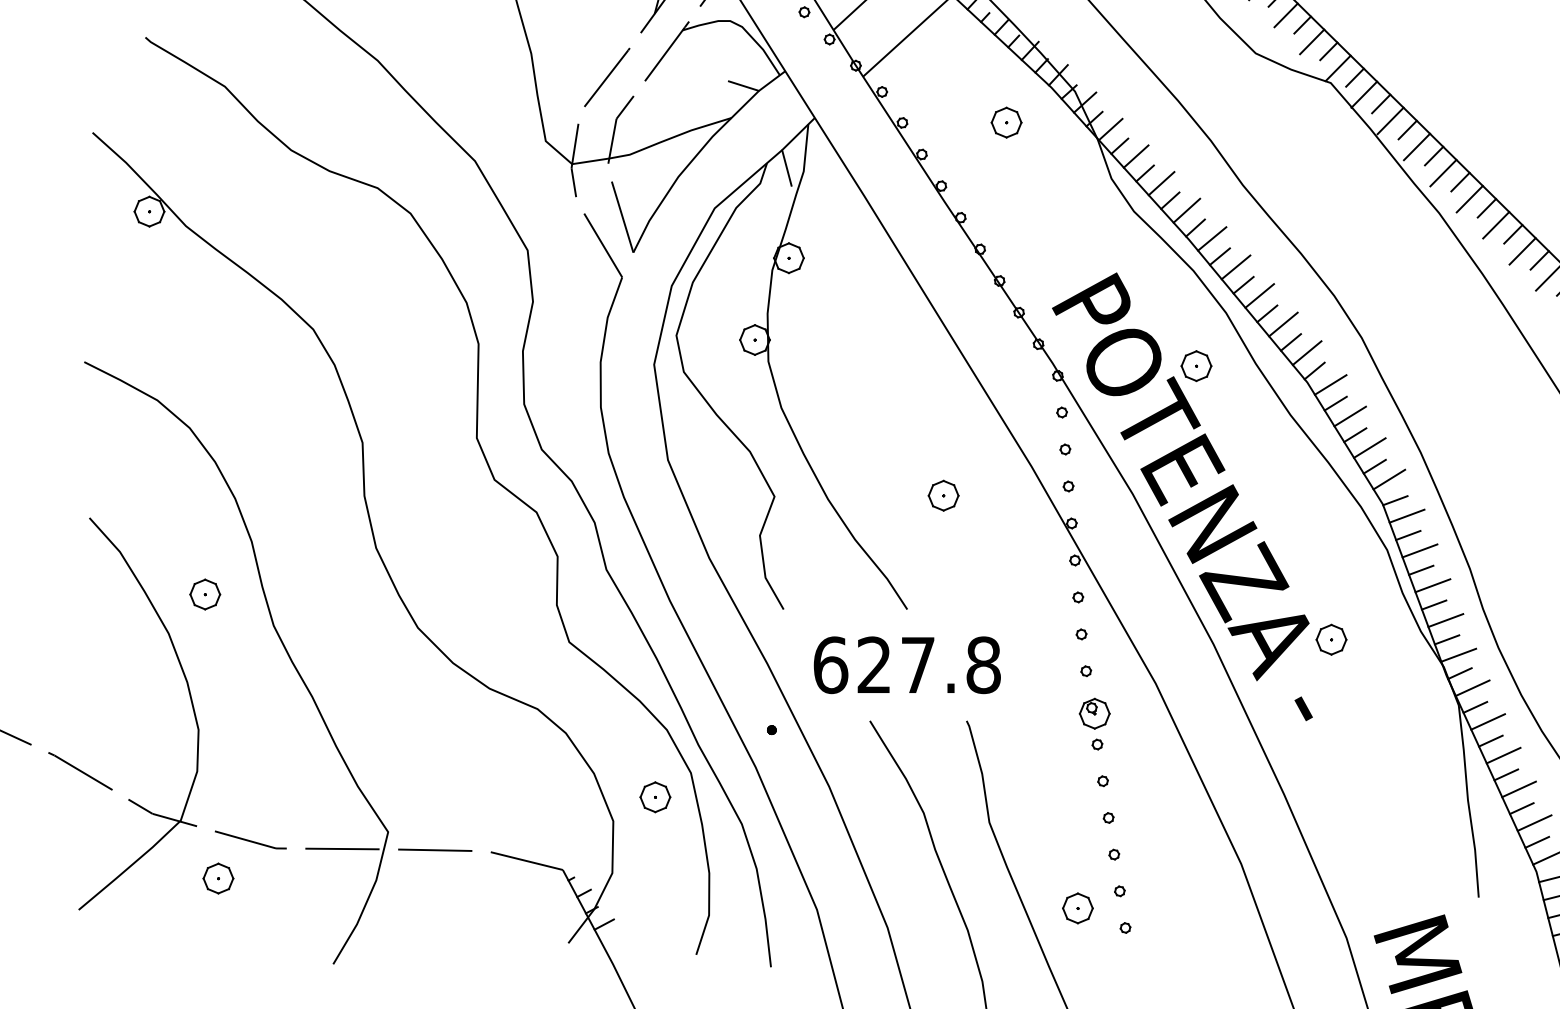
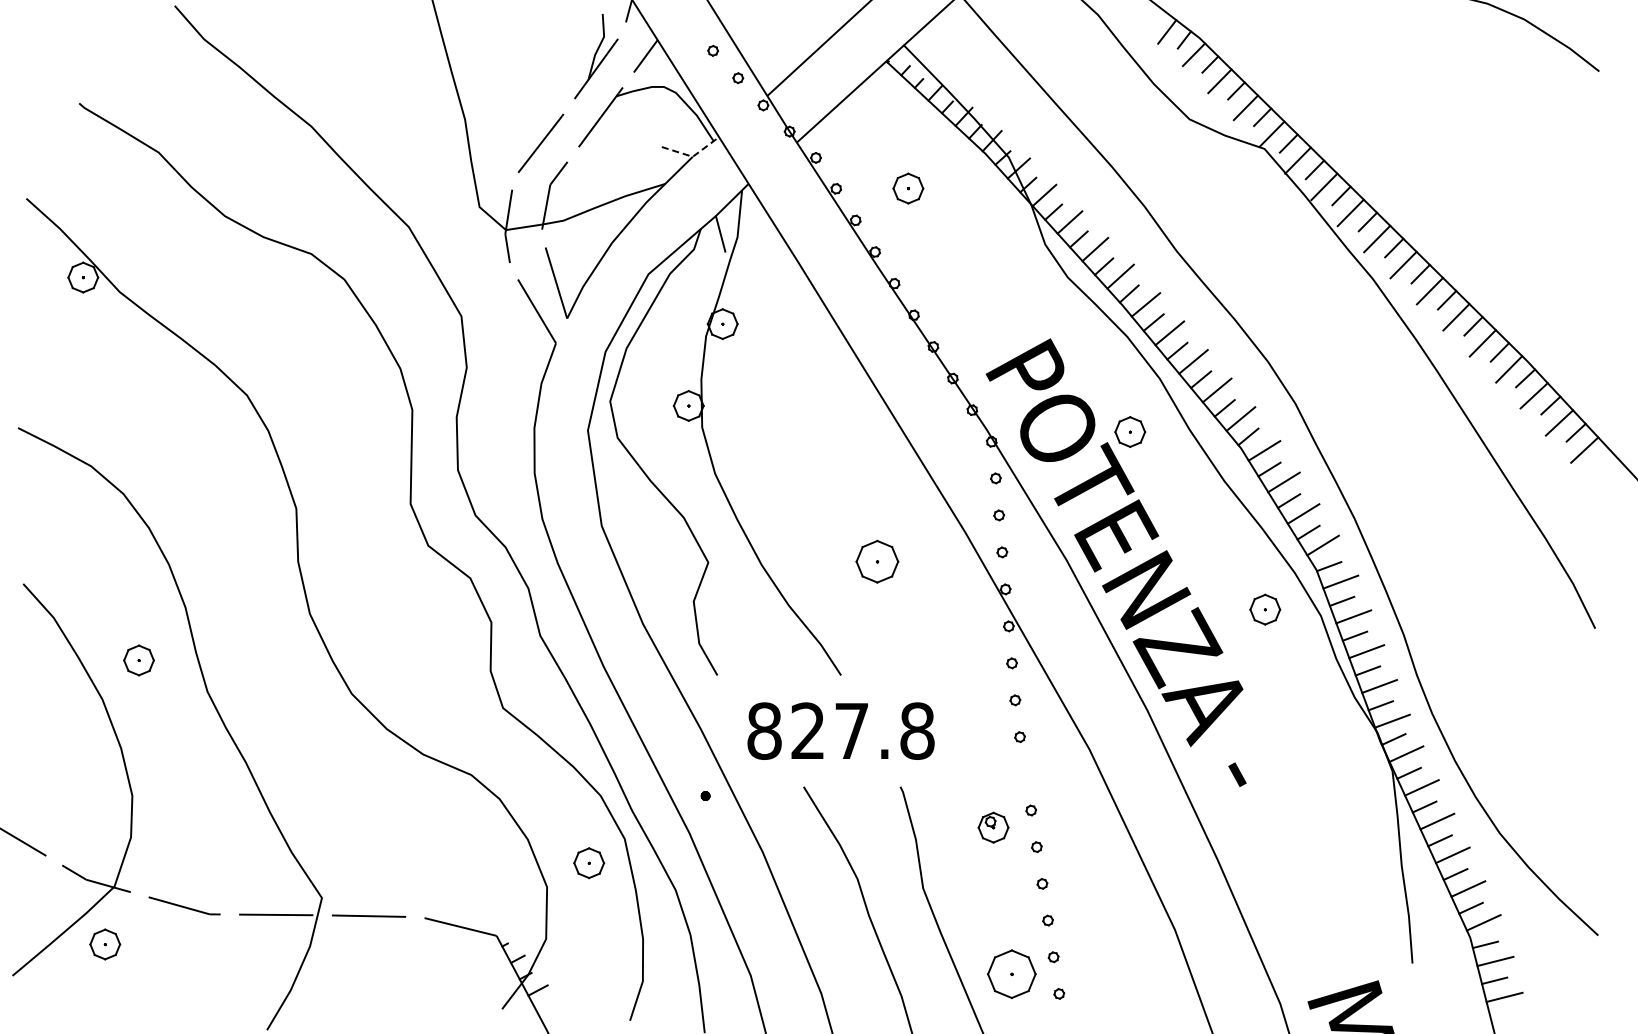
line: (758, 90) -> (692, 156), solid -> dashed
part: (1006, 122) -> (908, 188), moved
part: (943, 495) -> (877, 561), size x1.4
part: (1331, 639) -> (1265, 609), moved
text: (830, 664) -> (764, 730), 627.8 -> 827.8
part: (1094, 713) -> (993, 827), moved
part: (218, 878) -> (105, 944), moved
part: (1077, 908) -> (1011, 974), size x1.6

